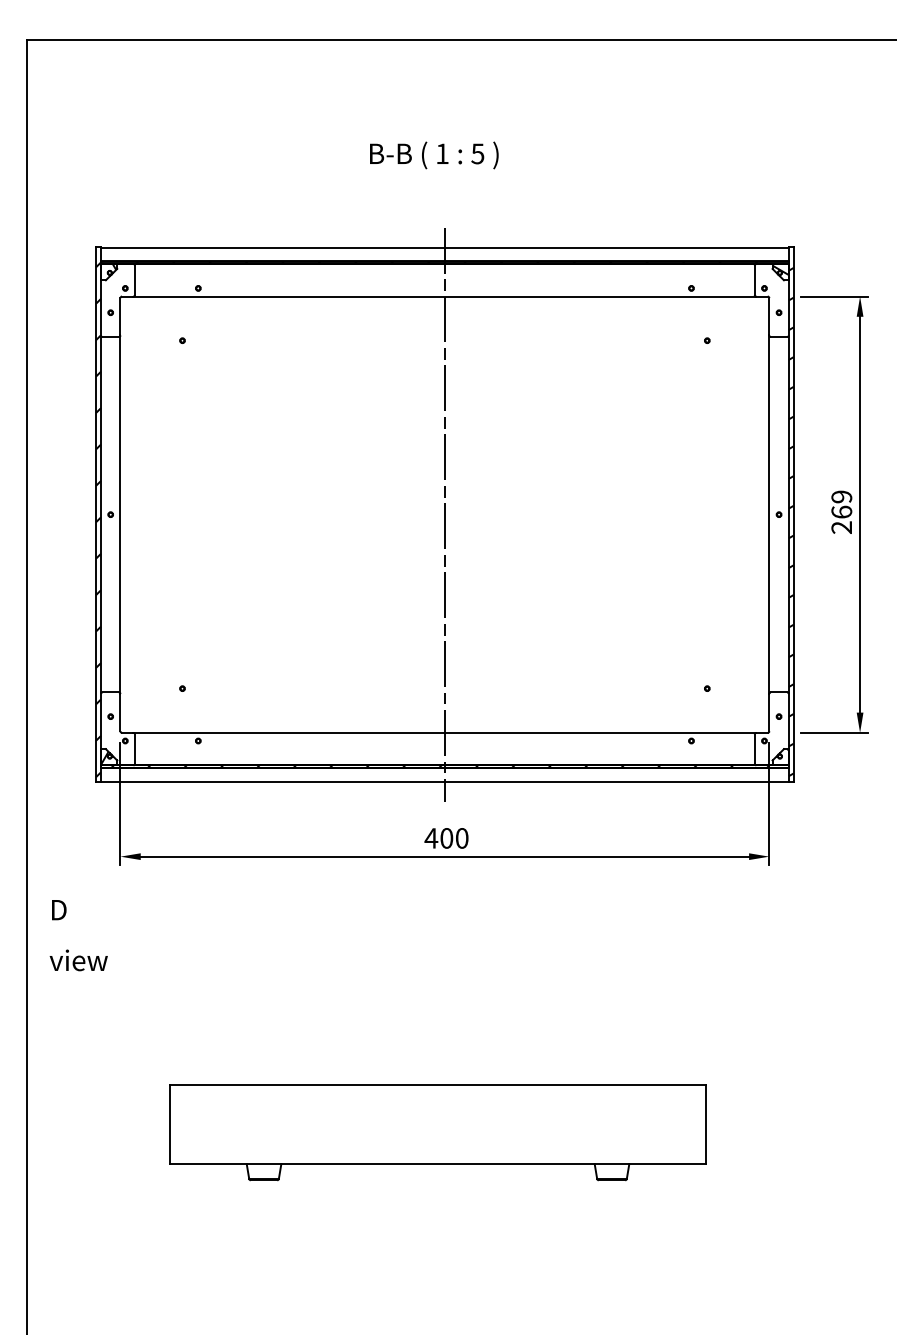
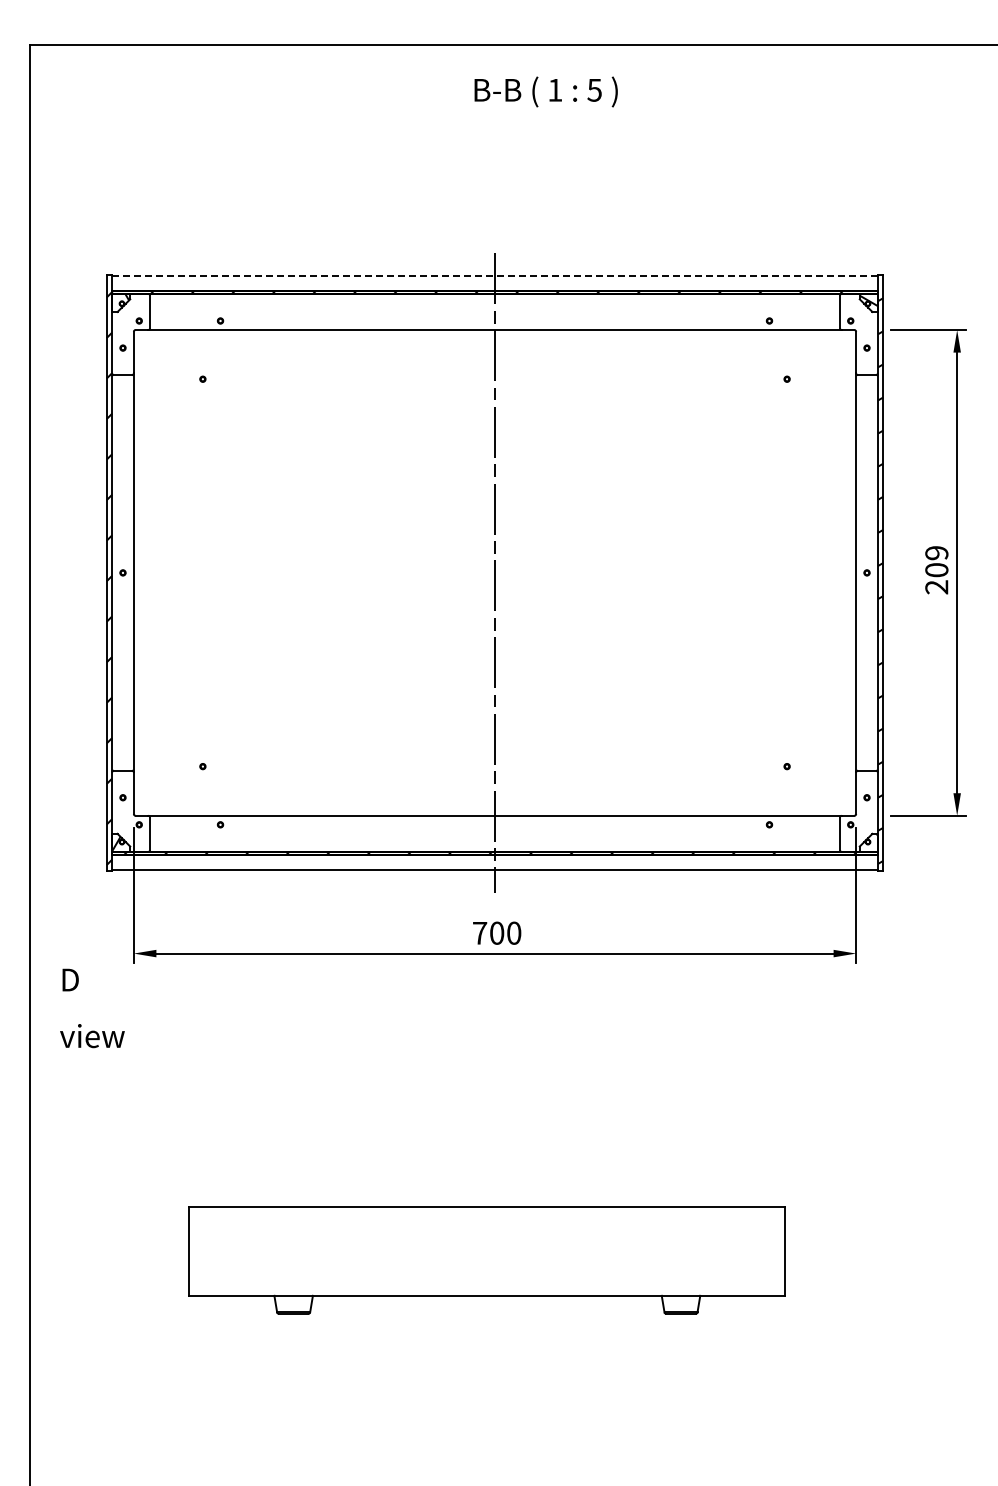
text: (433, 155) -> (545, 91), moved
line: (445, 247) -> (495, 275), solid -> dashed
text: (841, 512) -> (936, 570), 269 -> 209
text: (430, 838) -> (479, 933), 400 -> 700
text: (78, 935) -> (92, 1008), moved

